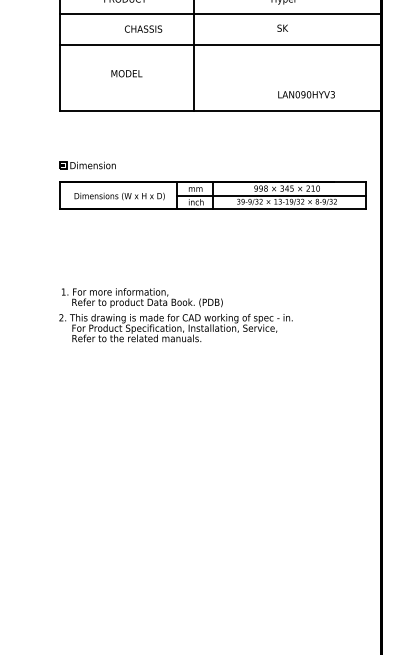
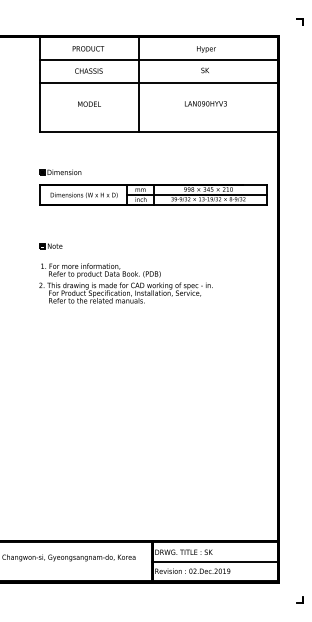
text: (143, 28) -> (88, 70), moved
text: (305, 94) -> (205, 103), moved
part: (74, 265) -> (50, 246), added

